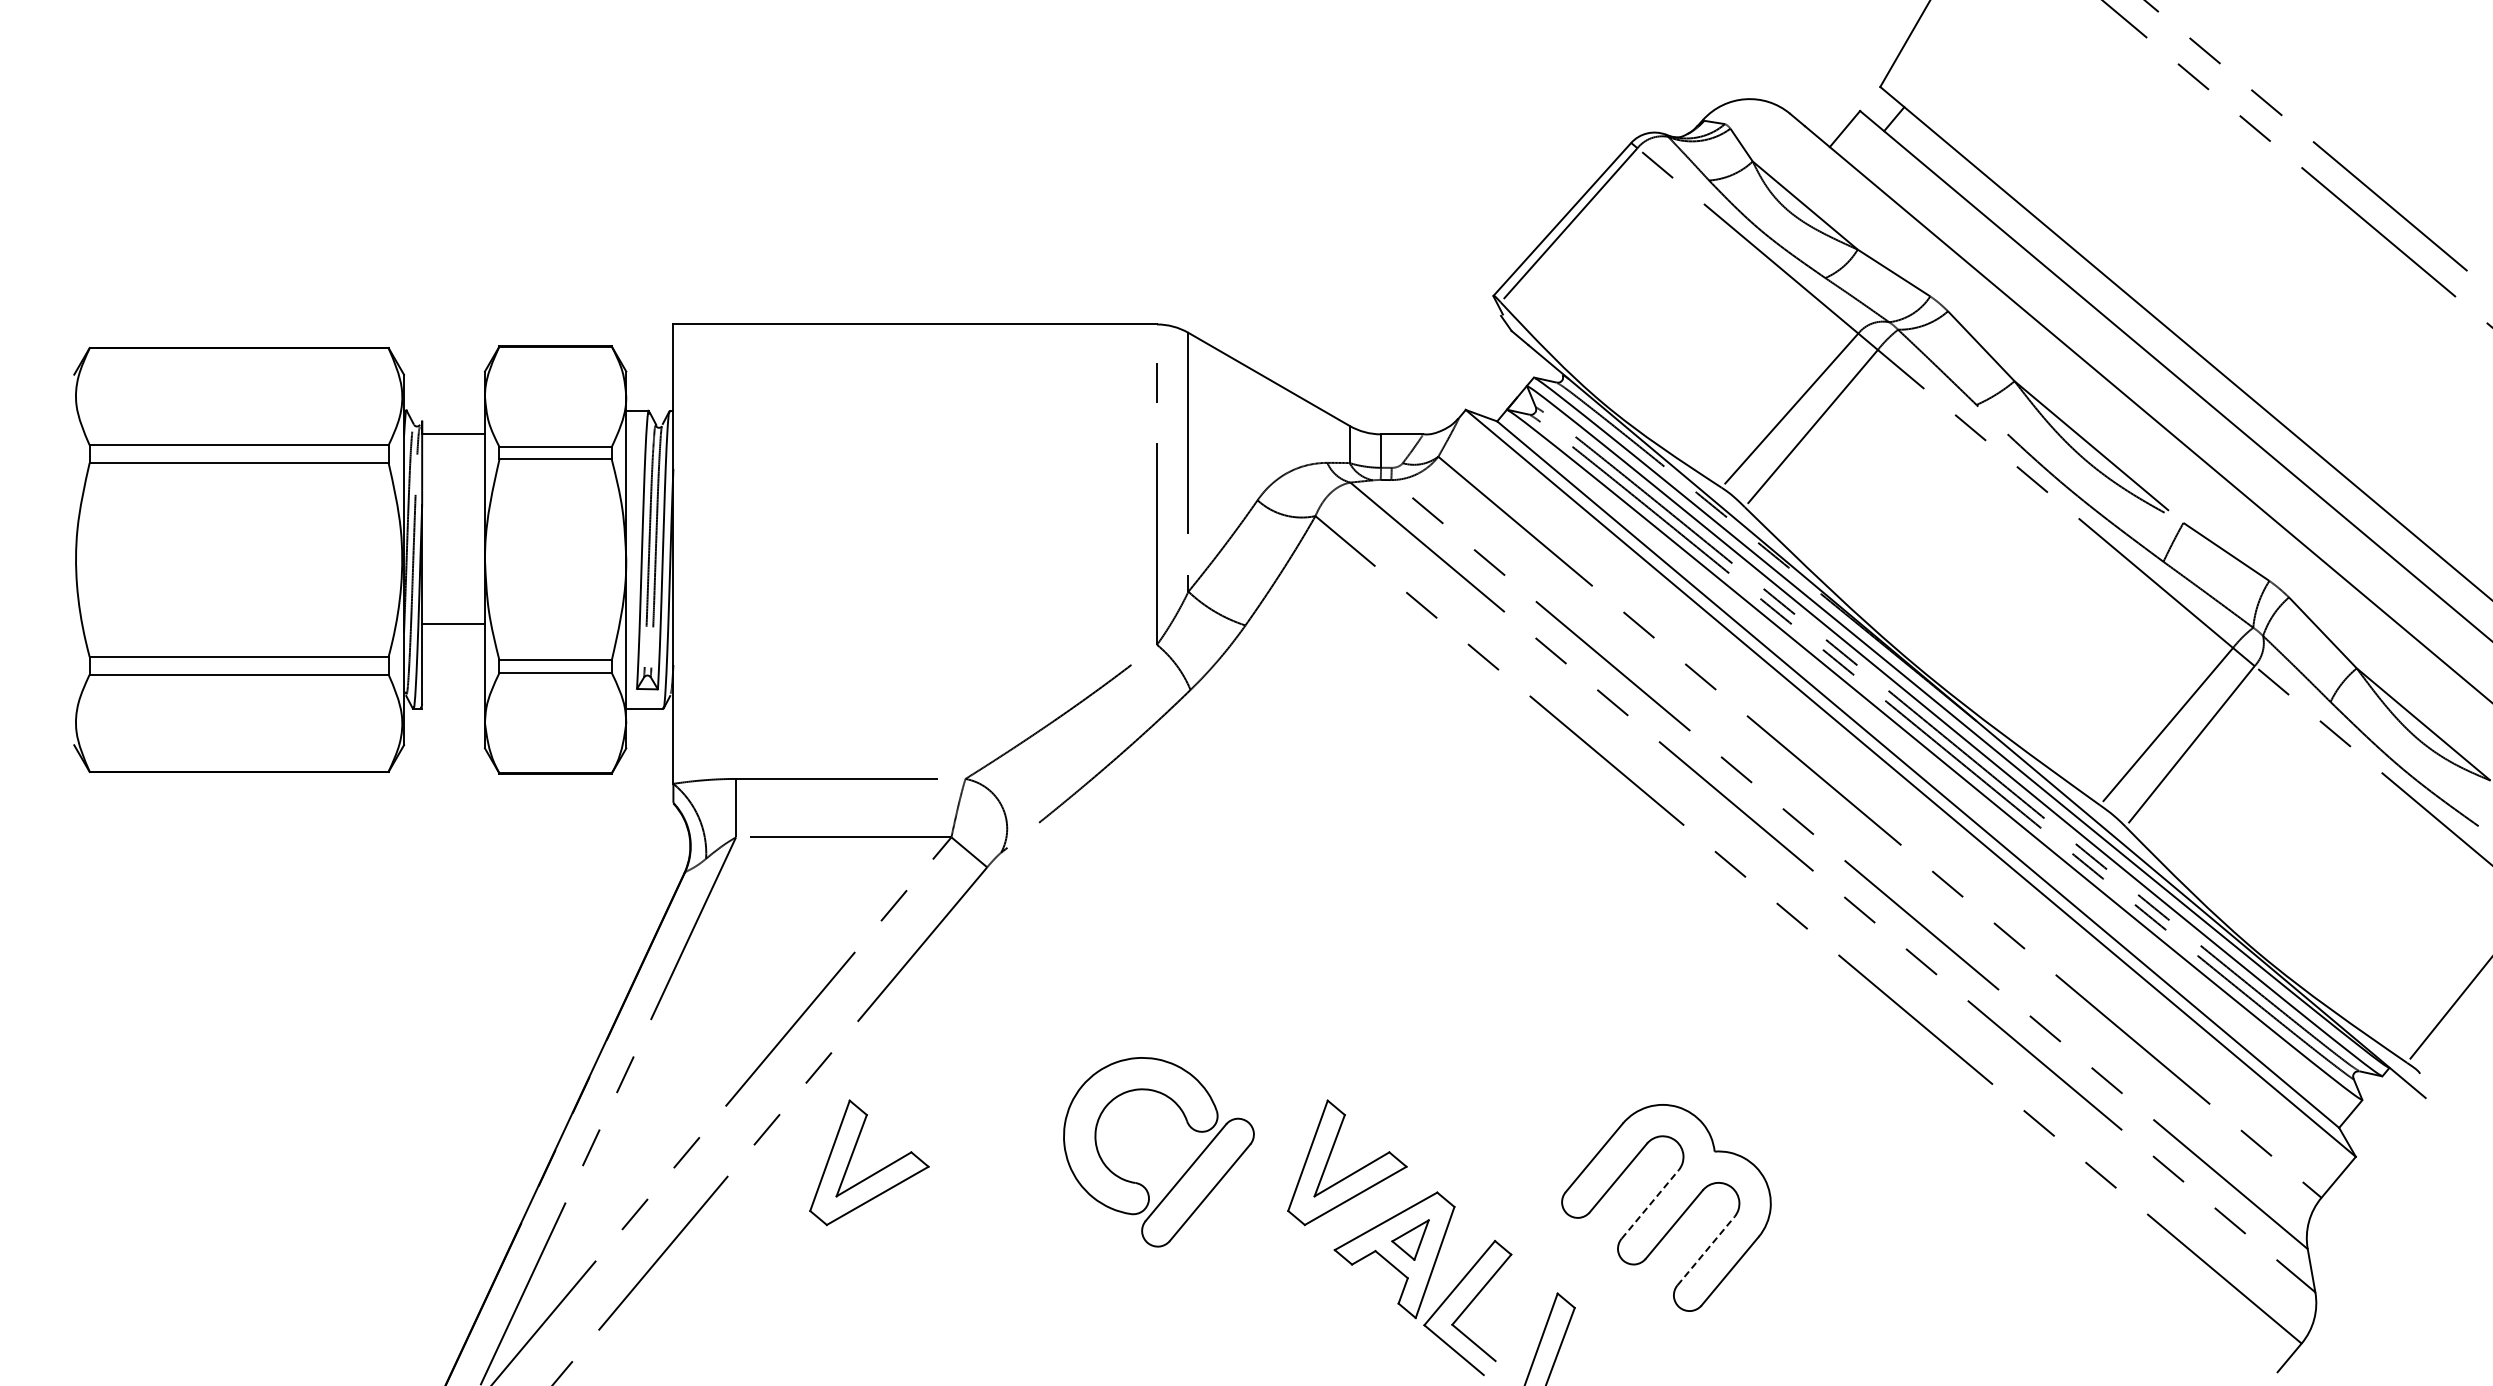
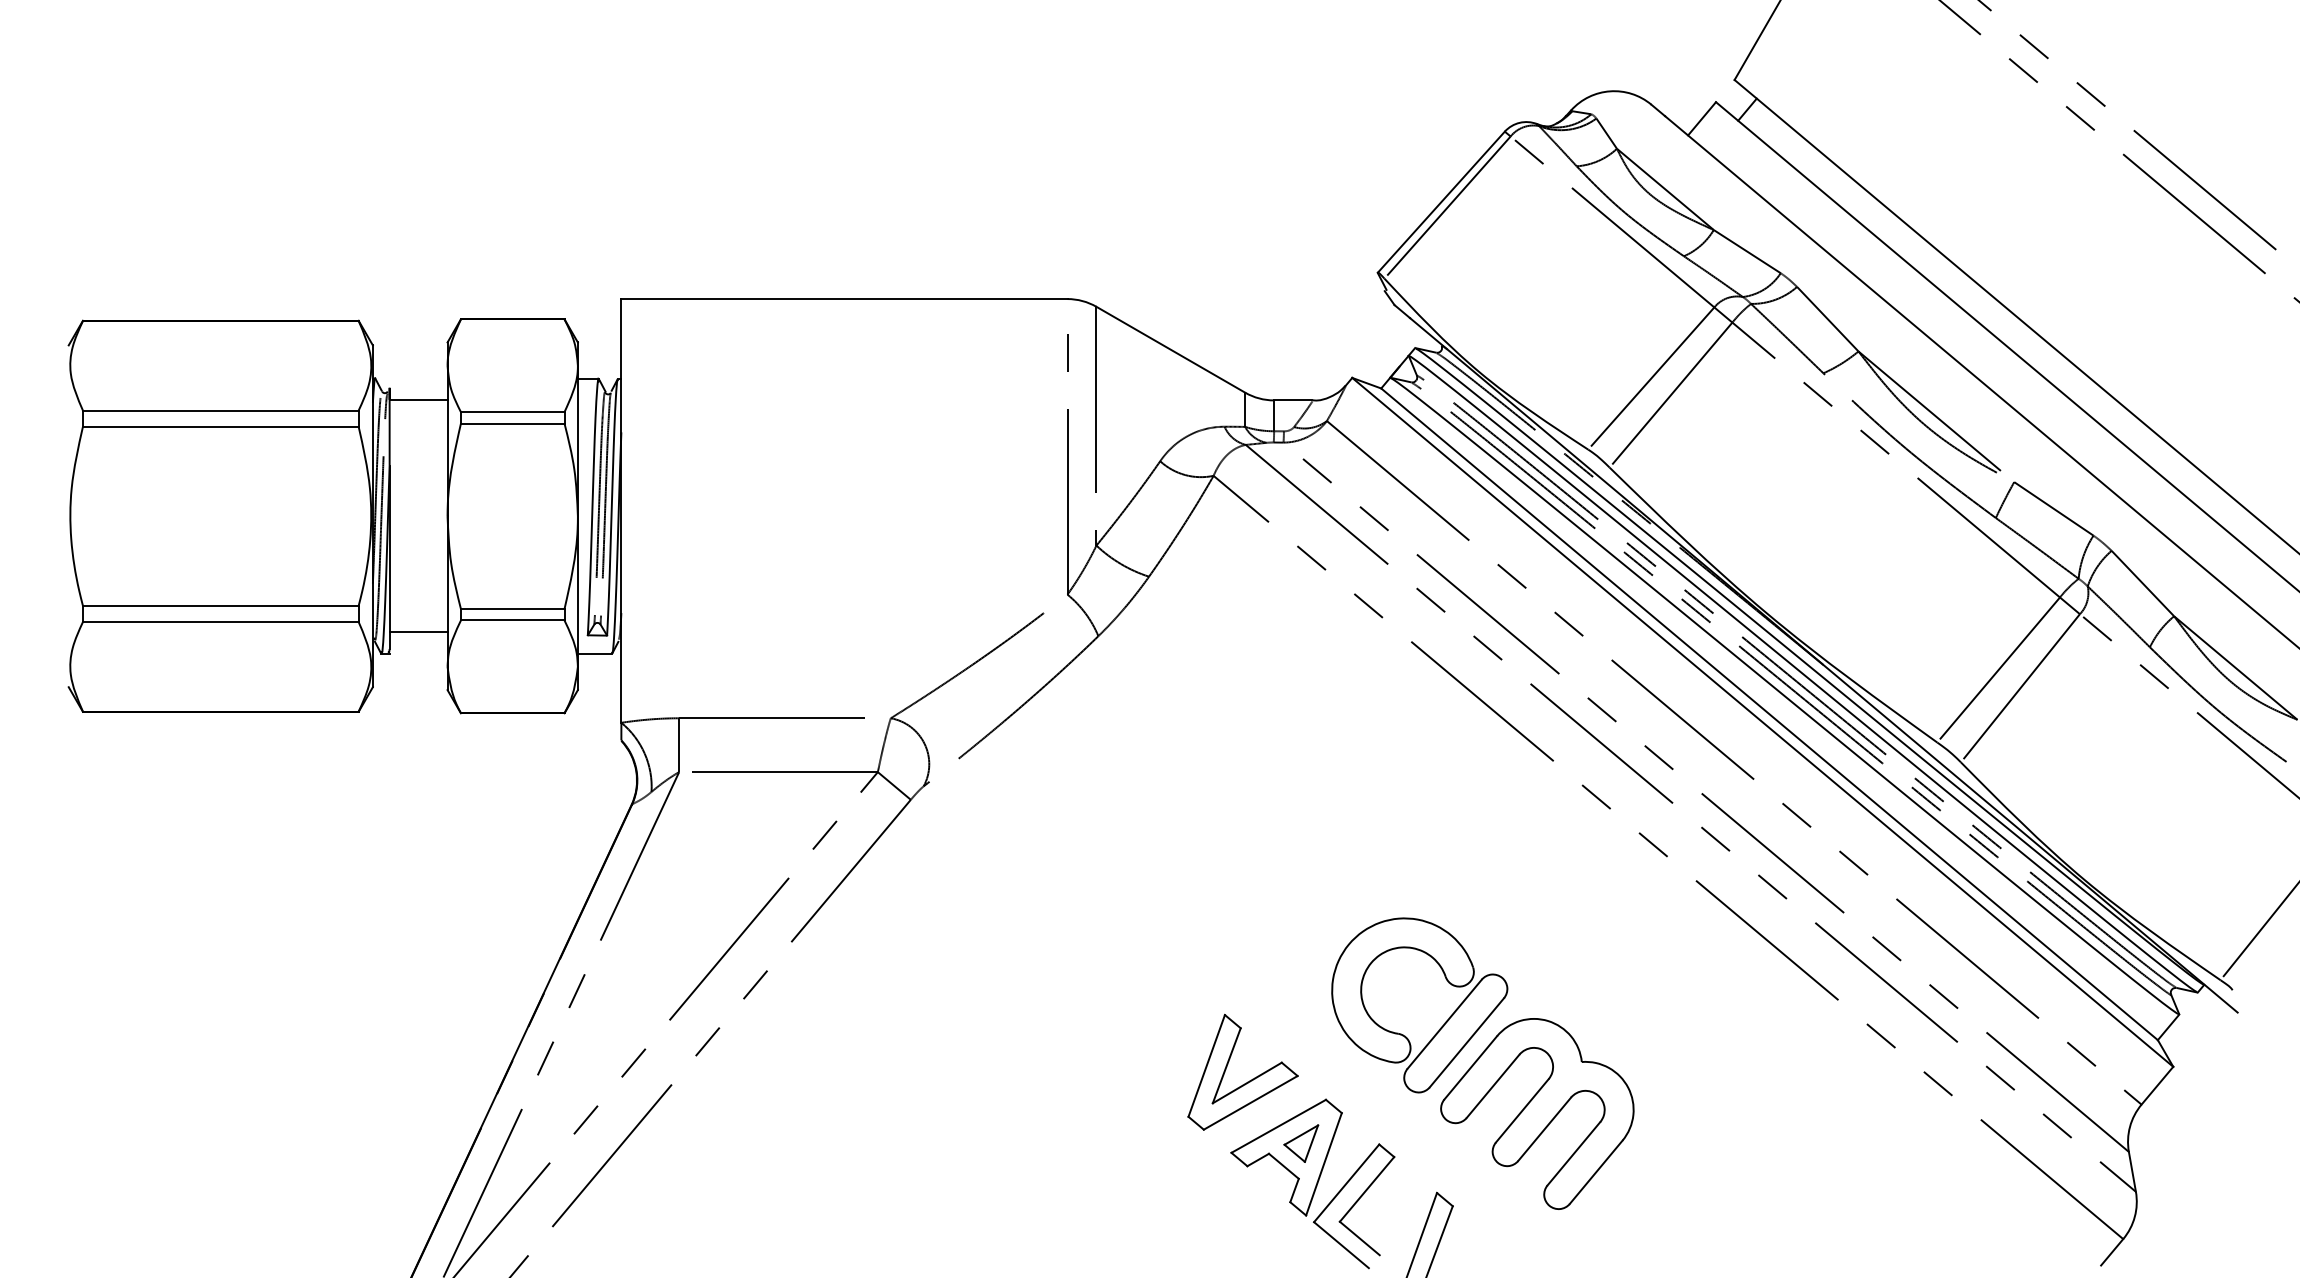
line: (453, 623) -> (418, 632), moved
part: (876, 1171) -> (808, 1080), removed
part: (1184, 1172) -> (1443, 1024), moved
line: (1650, 1204) -> (1522, 1110), dashed -> solid
line: (1706, 1251) -> (1574, 1154), dashed -> solid

